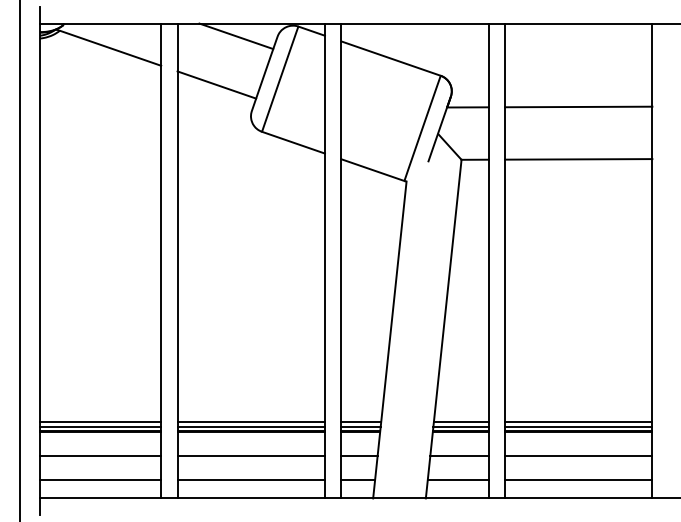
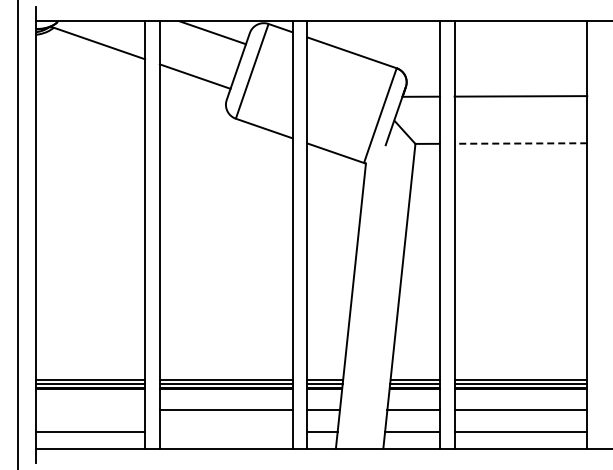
line: (578, 159) -> (520, 143), solid -> dashed
line: (100, 455) -> (90, 410), removed
line: (250, 479) -> (225, 431), removed

